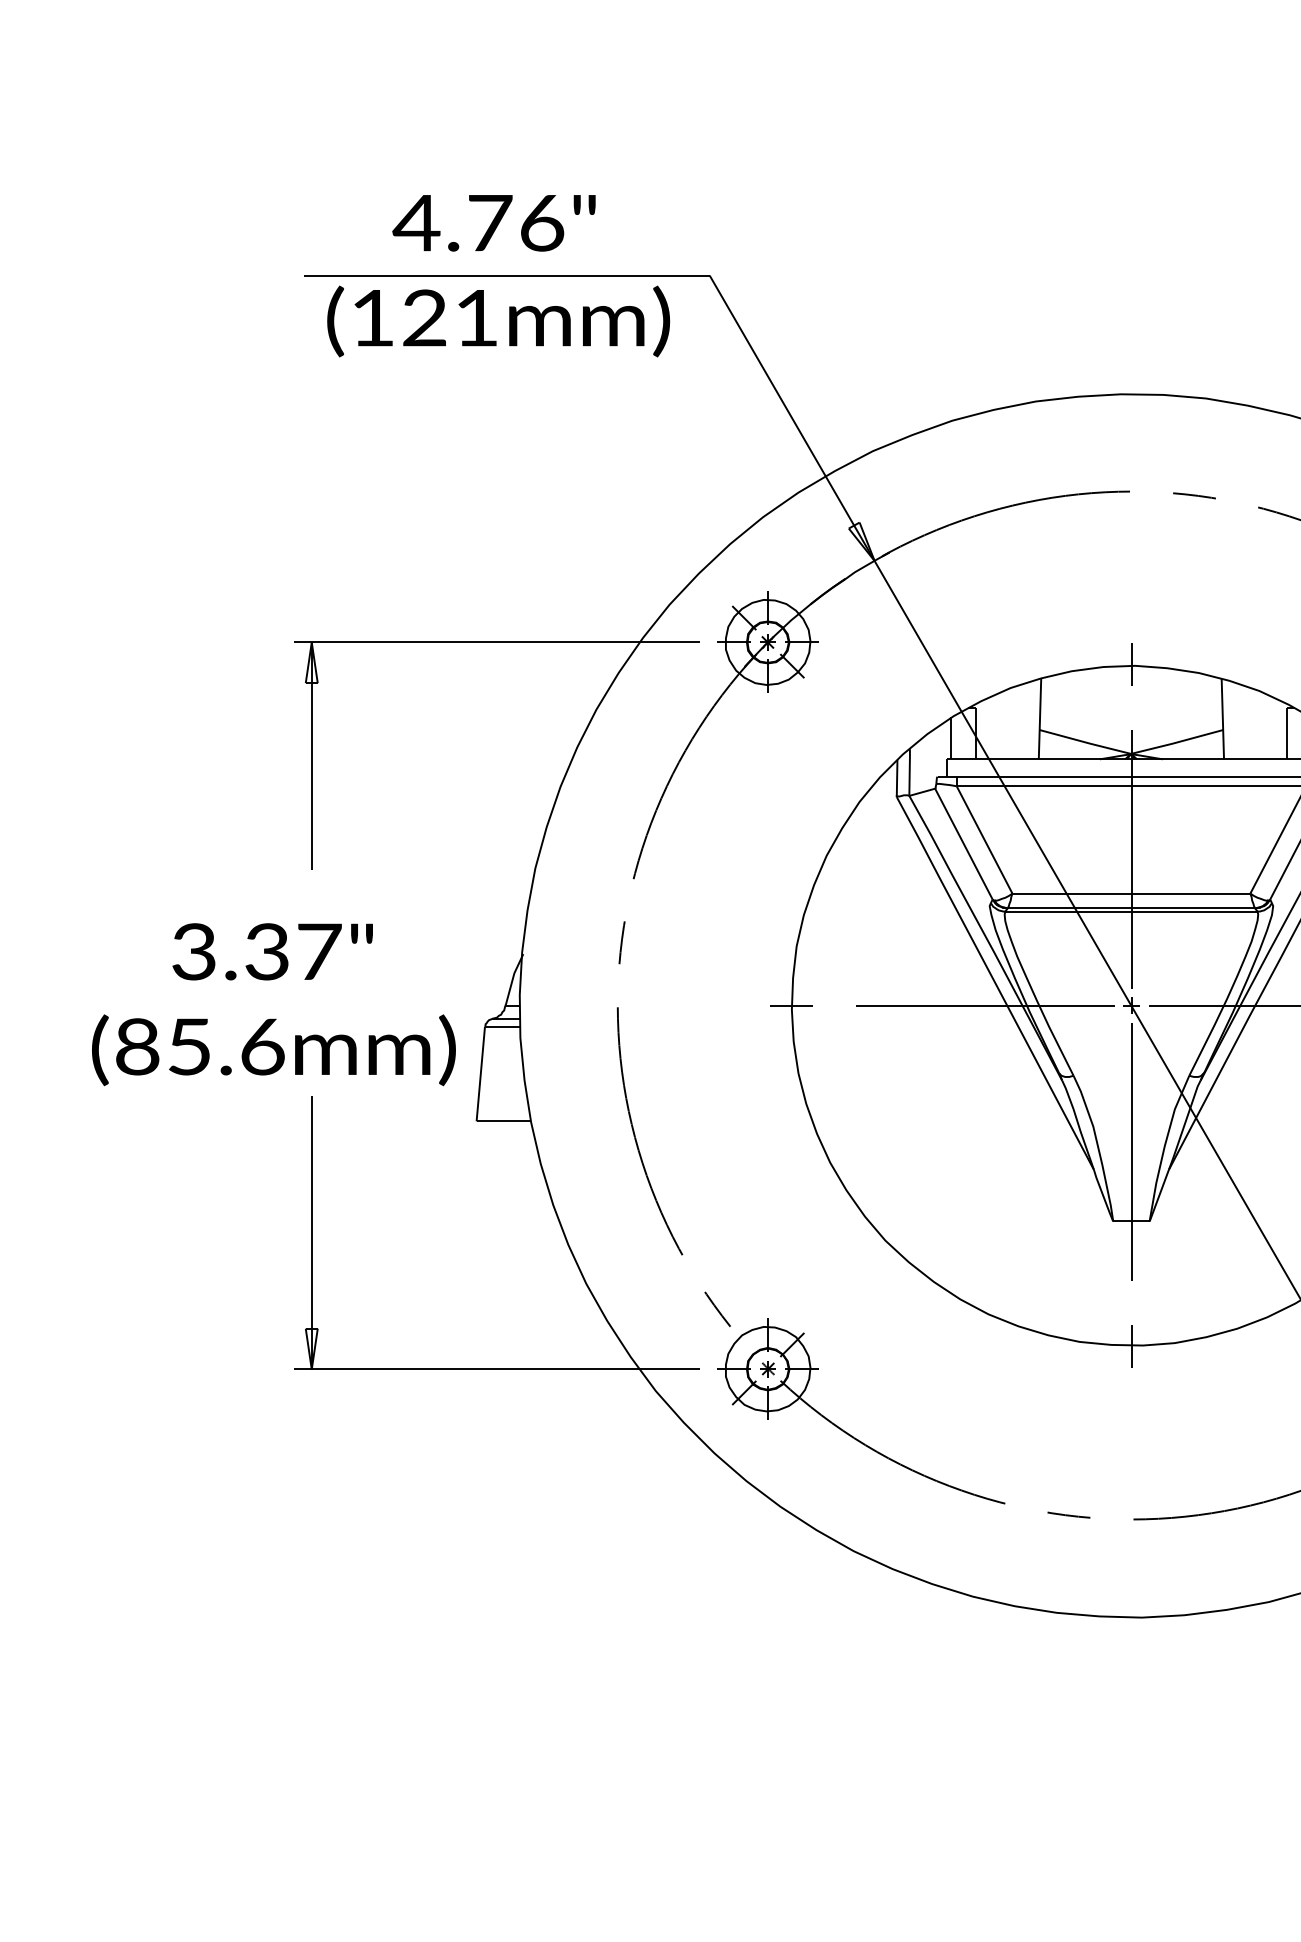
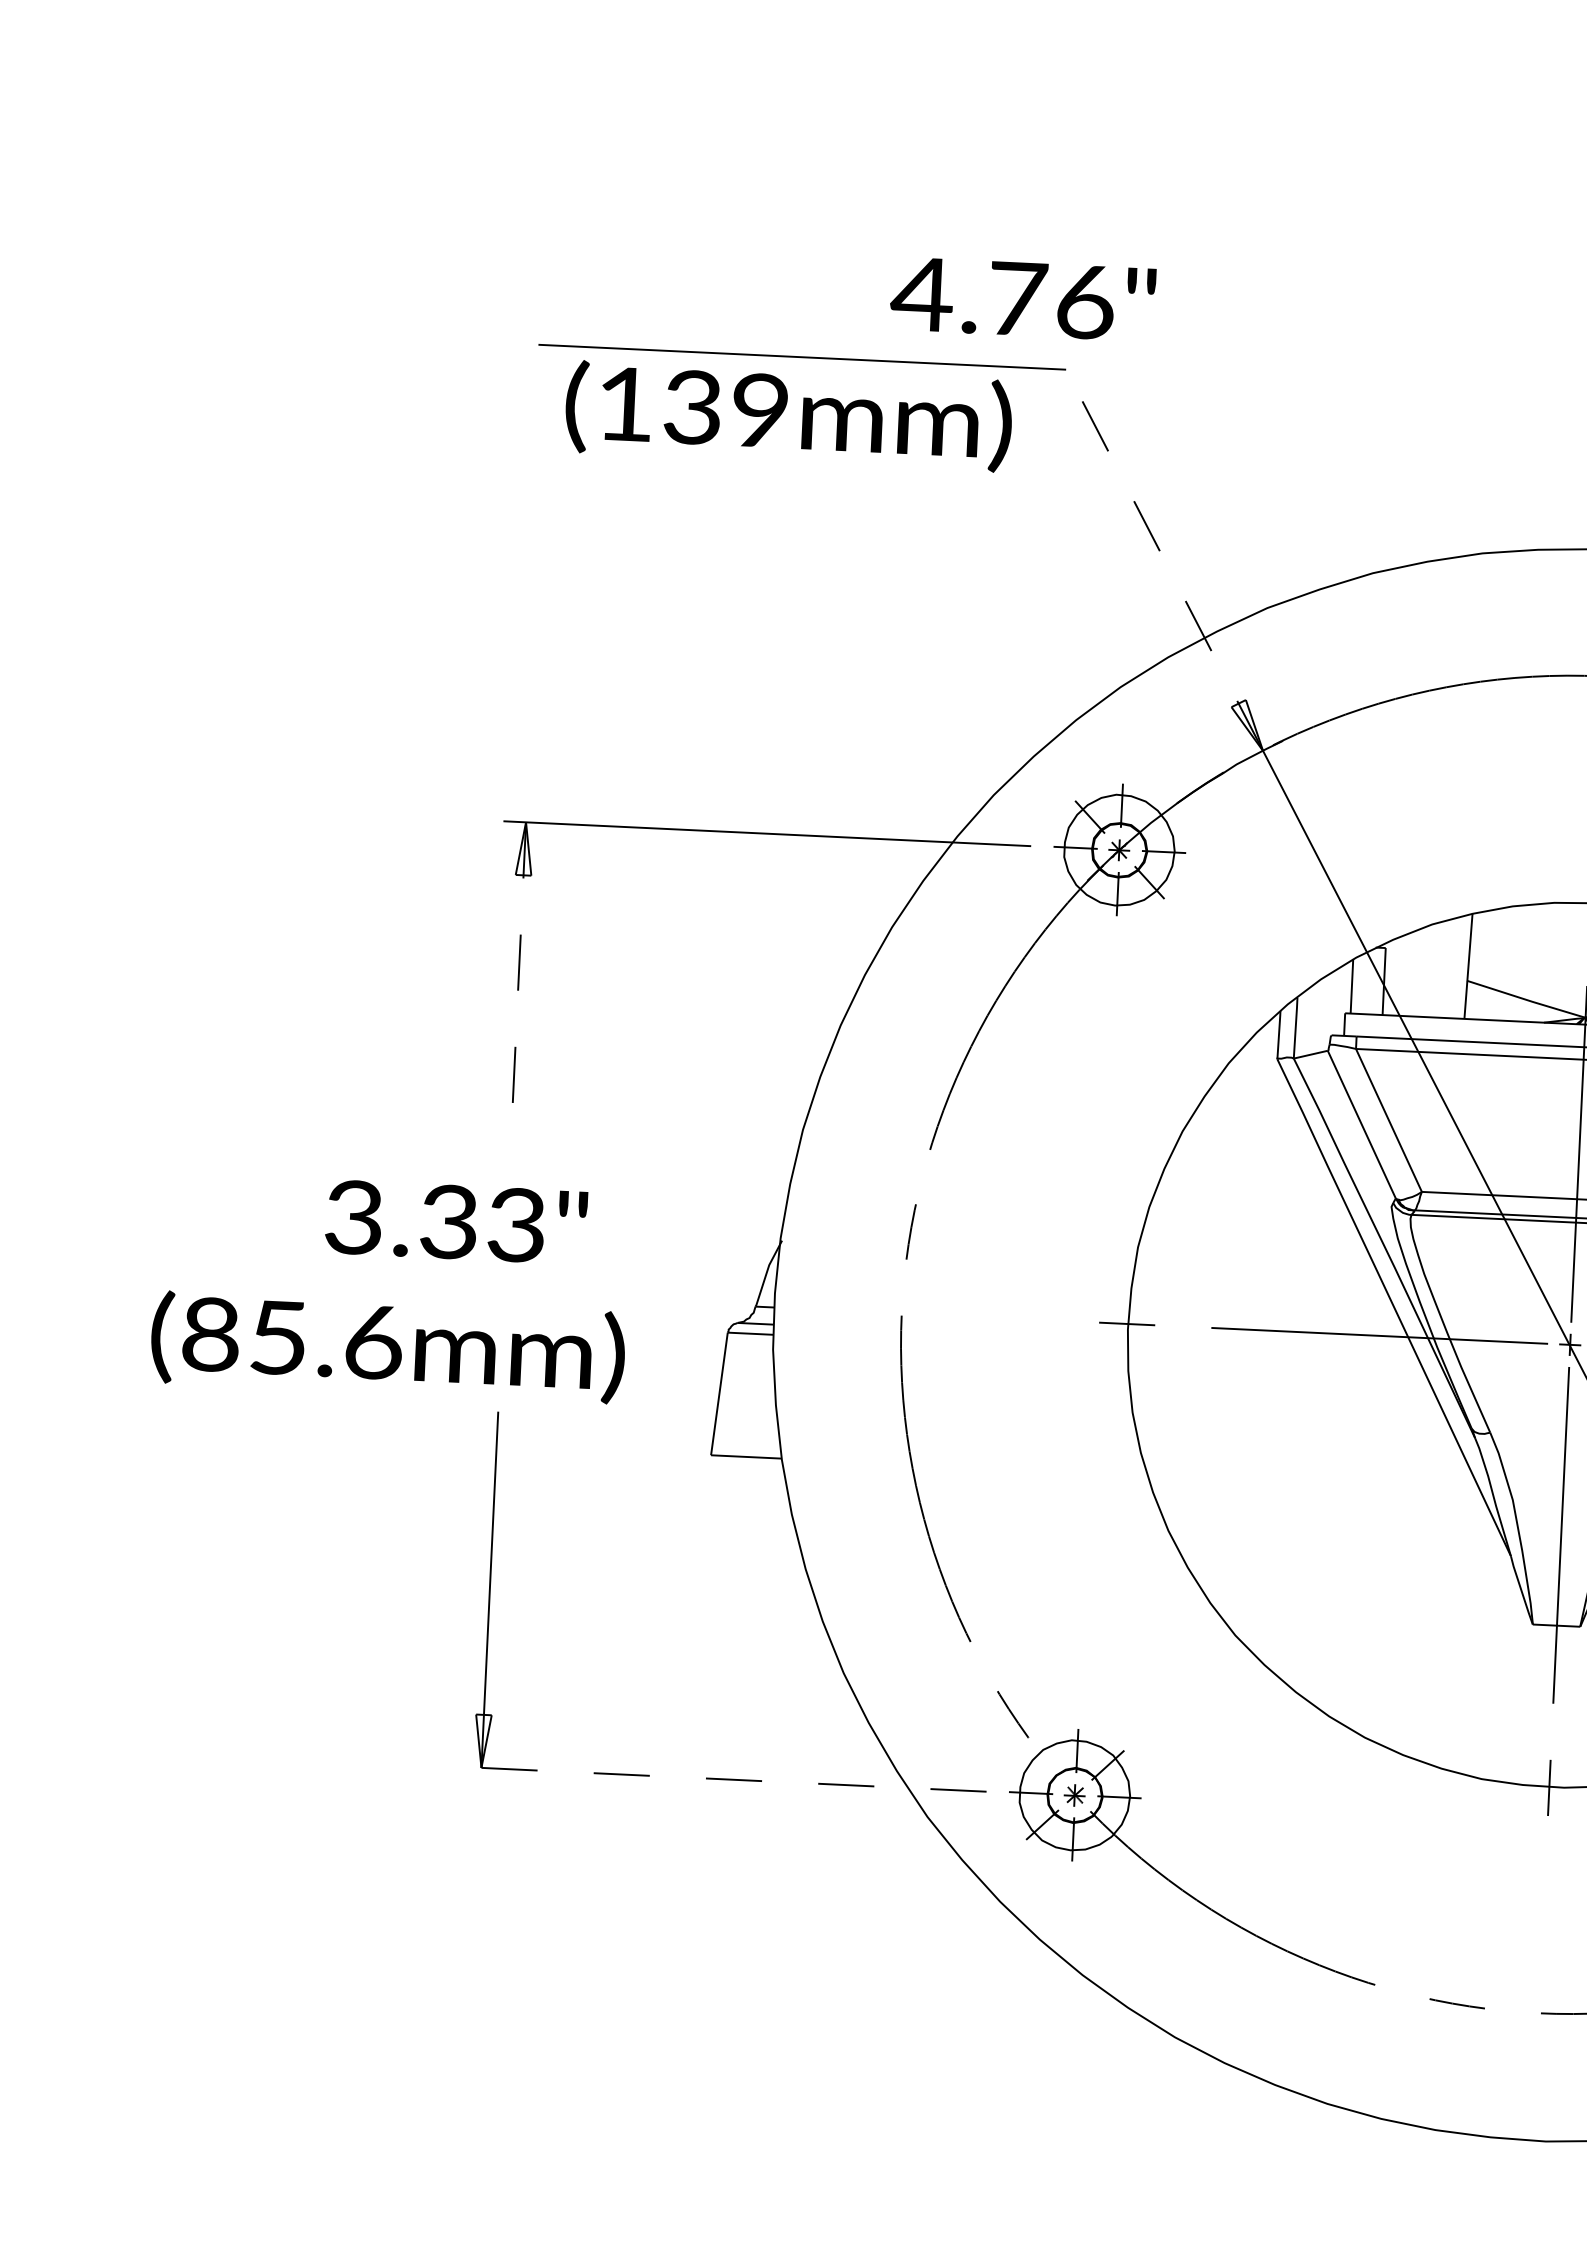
text: (493, 223) -> (1022, 299), moved
text: (450, 317) -> (726, 408), (121mm) -> (139mm)
line: (792, 418) -> (1164, 560), solid -> dashed
line: (311, 756) -> (518, 970), solid -> dashed
text: (319, 951) -> (517, 1224), 3.37" -> 3.33"
text: (273, 1050) -> (387, 1347), moved
line: (497, 1369) -> (723, 1779), solid -> dashed

